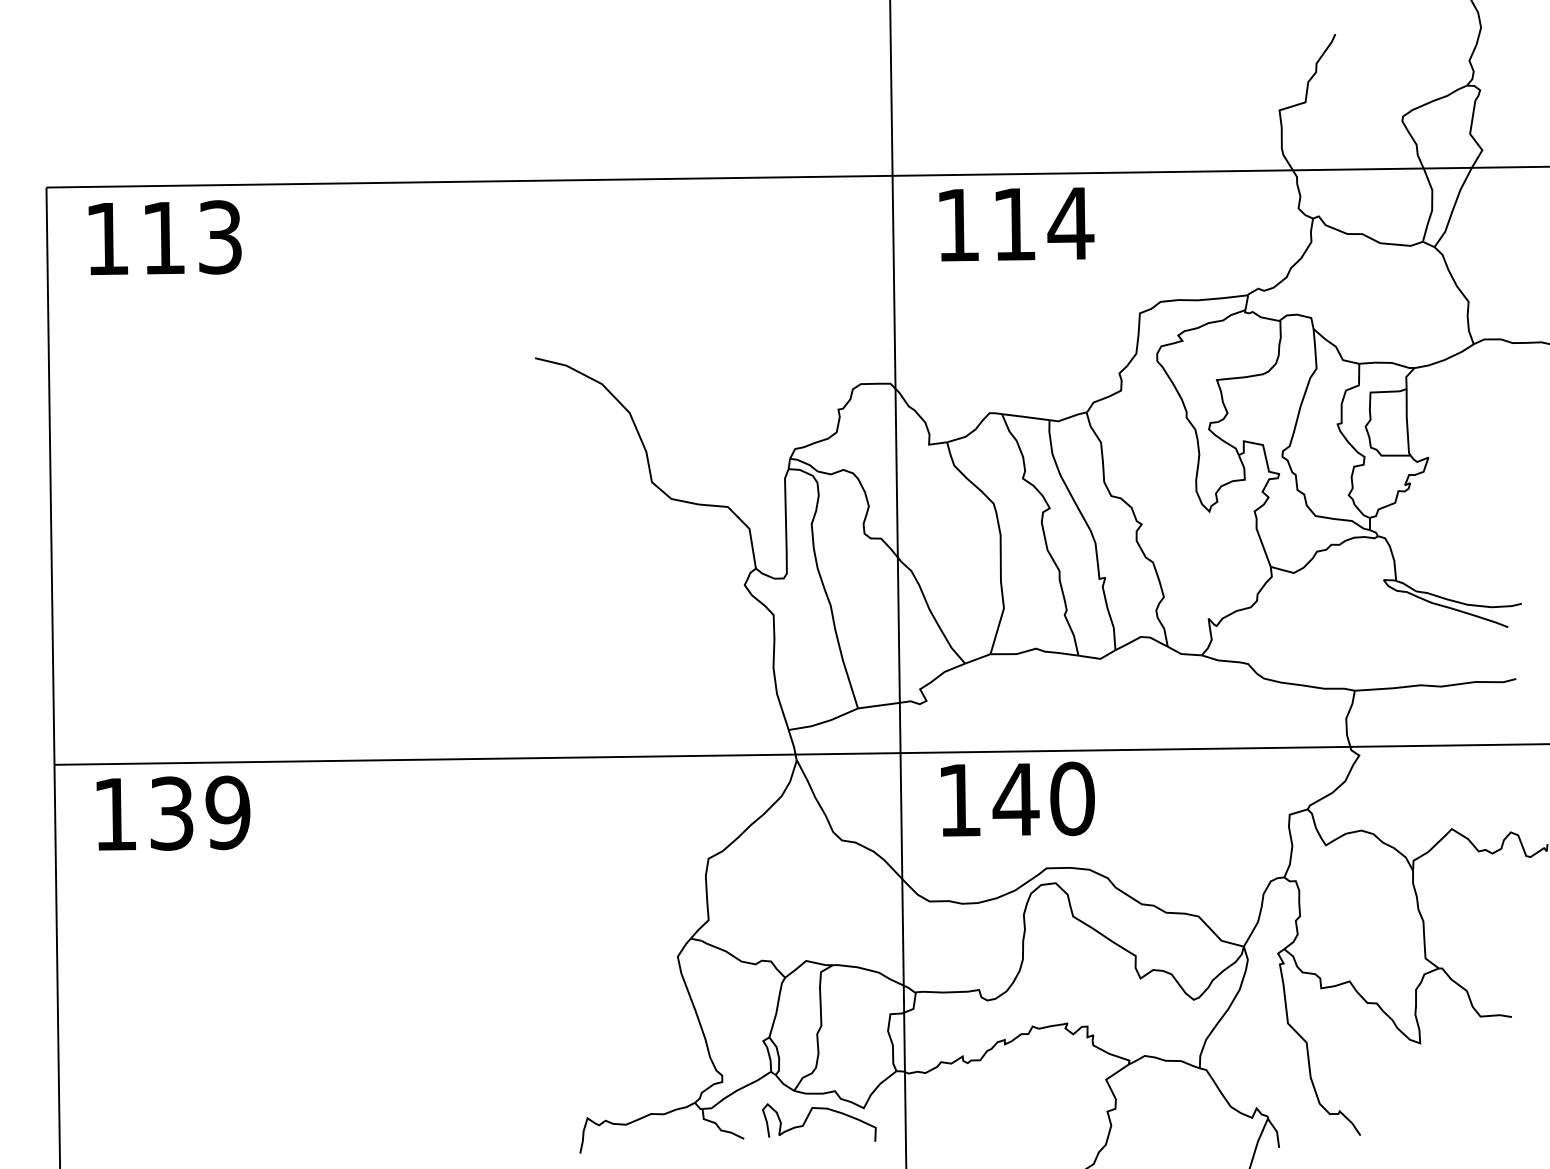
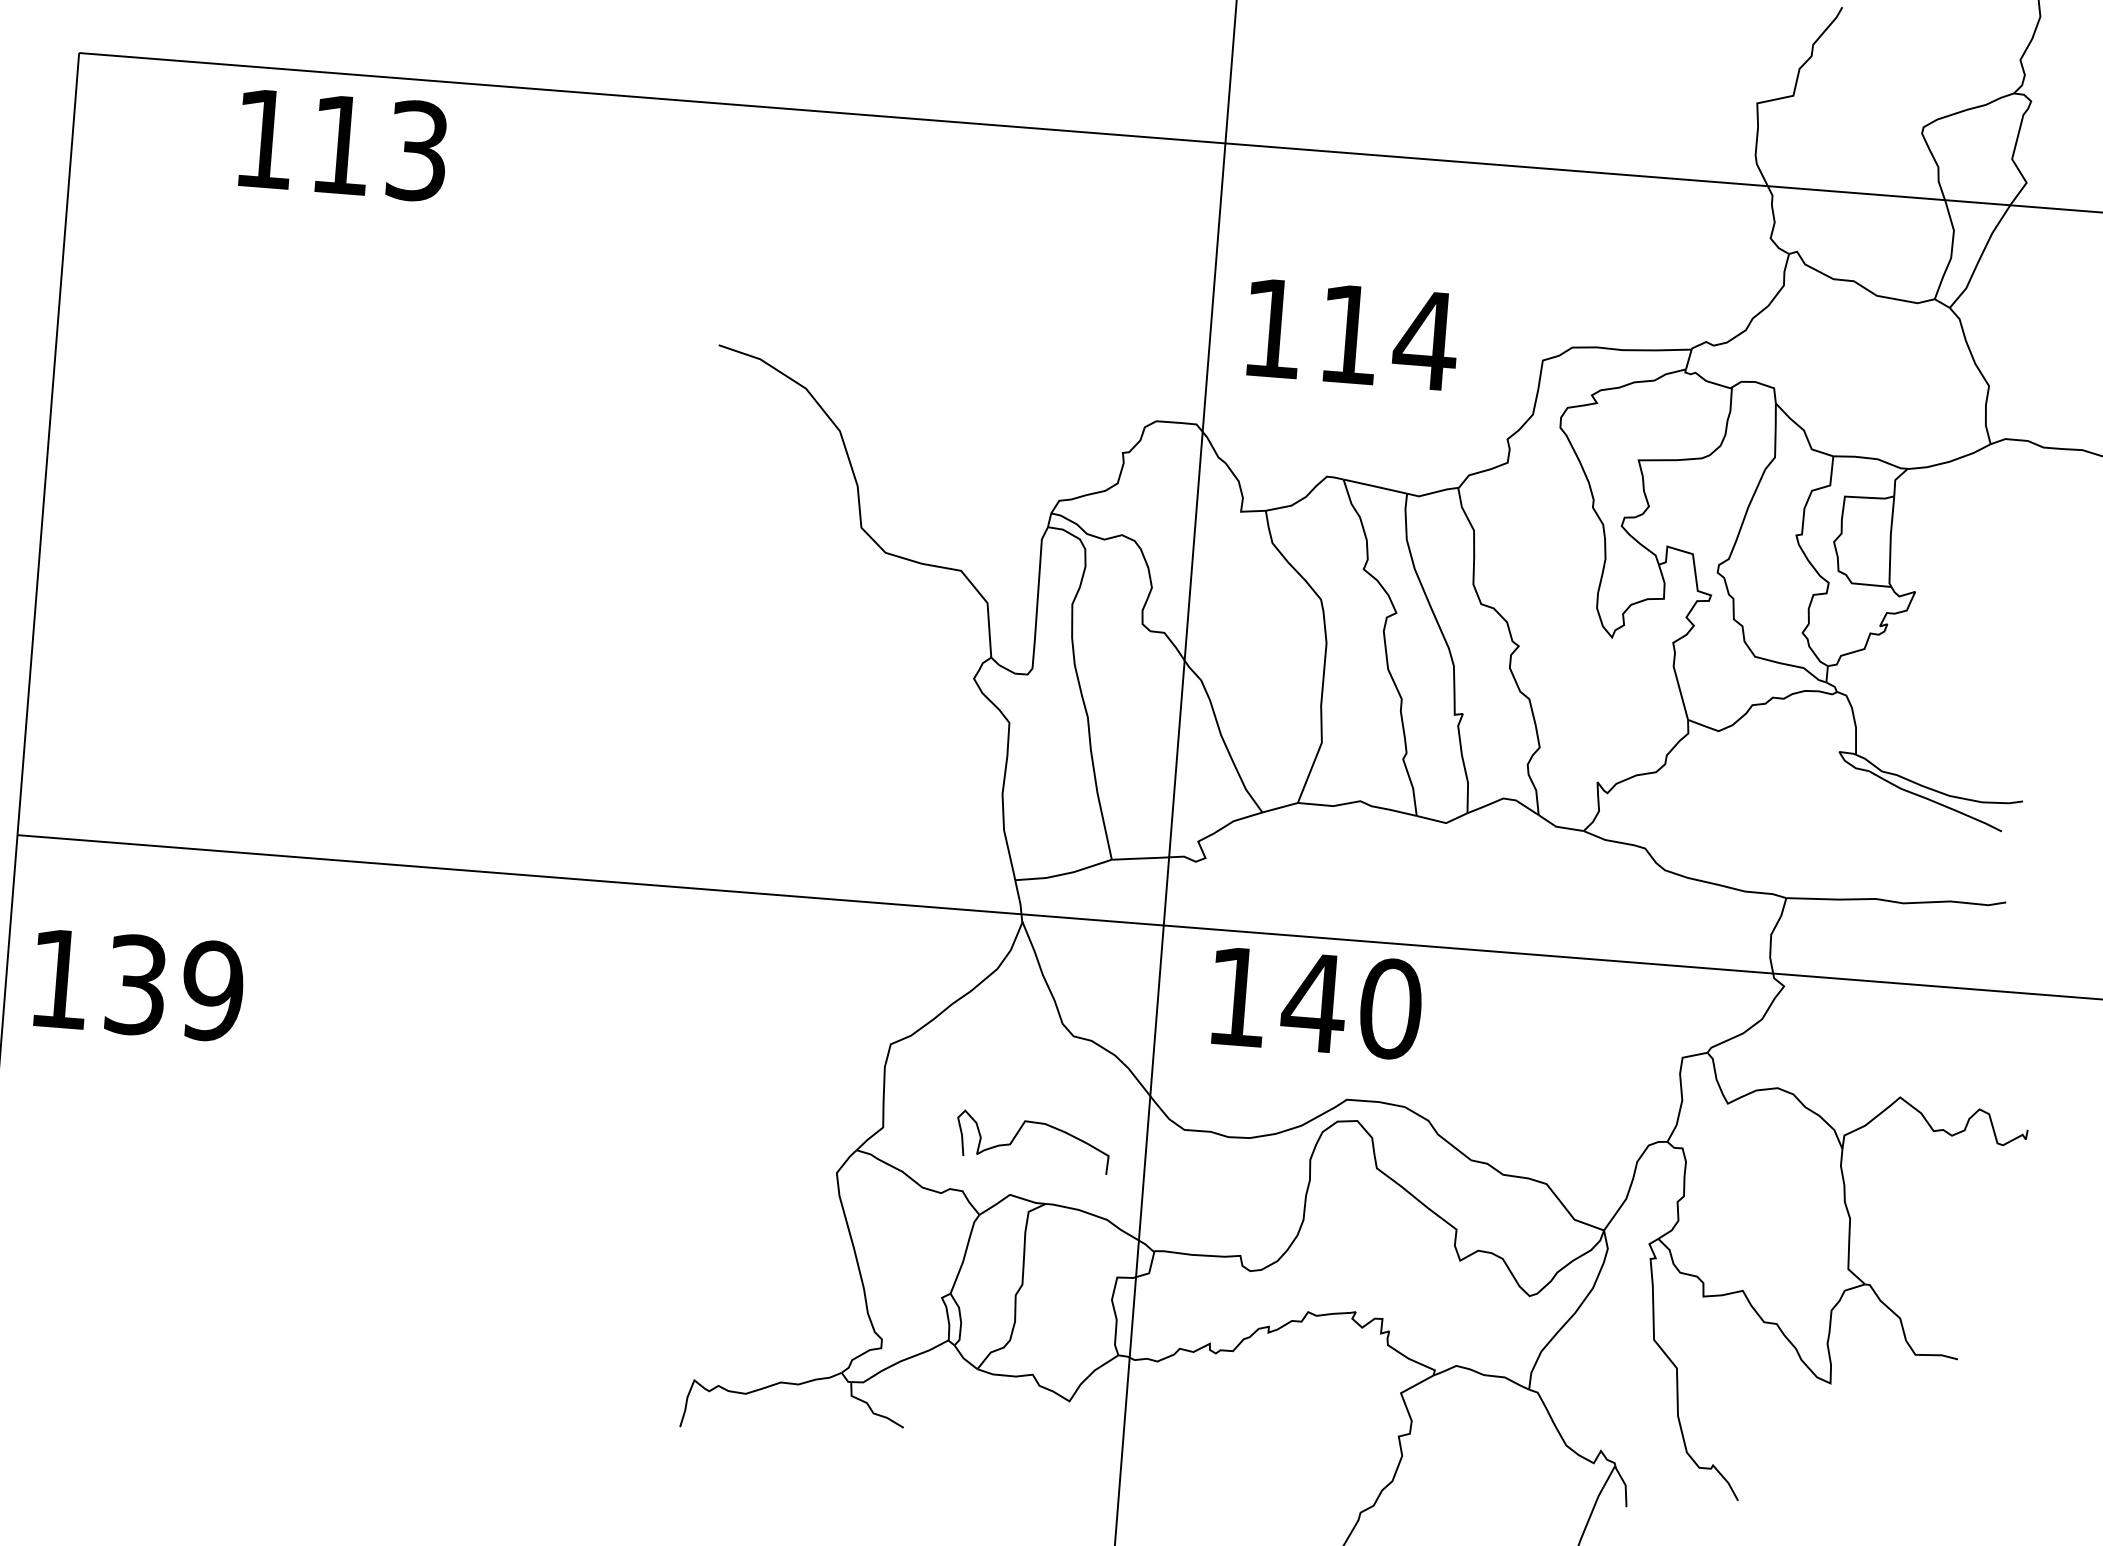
text: (1016, 224) -> (1352, 334), moved
text: (164, 237) -> (342, 144), moved
text: (173, 812) -> (138, 983), moved
curve: (808, 1117) -> (1018, 1133), moved

